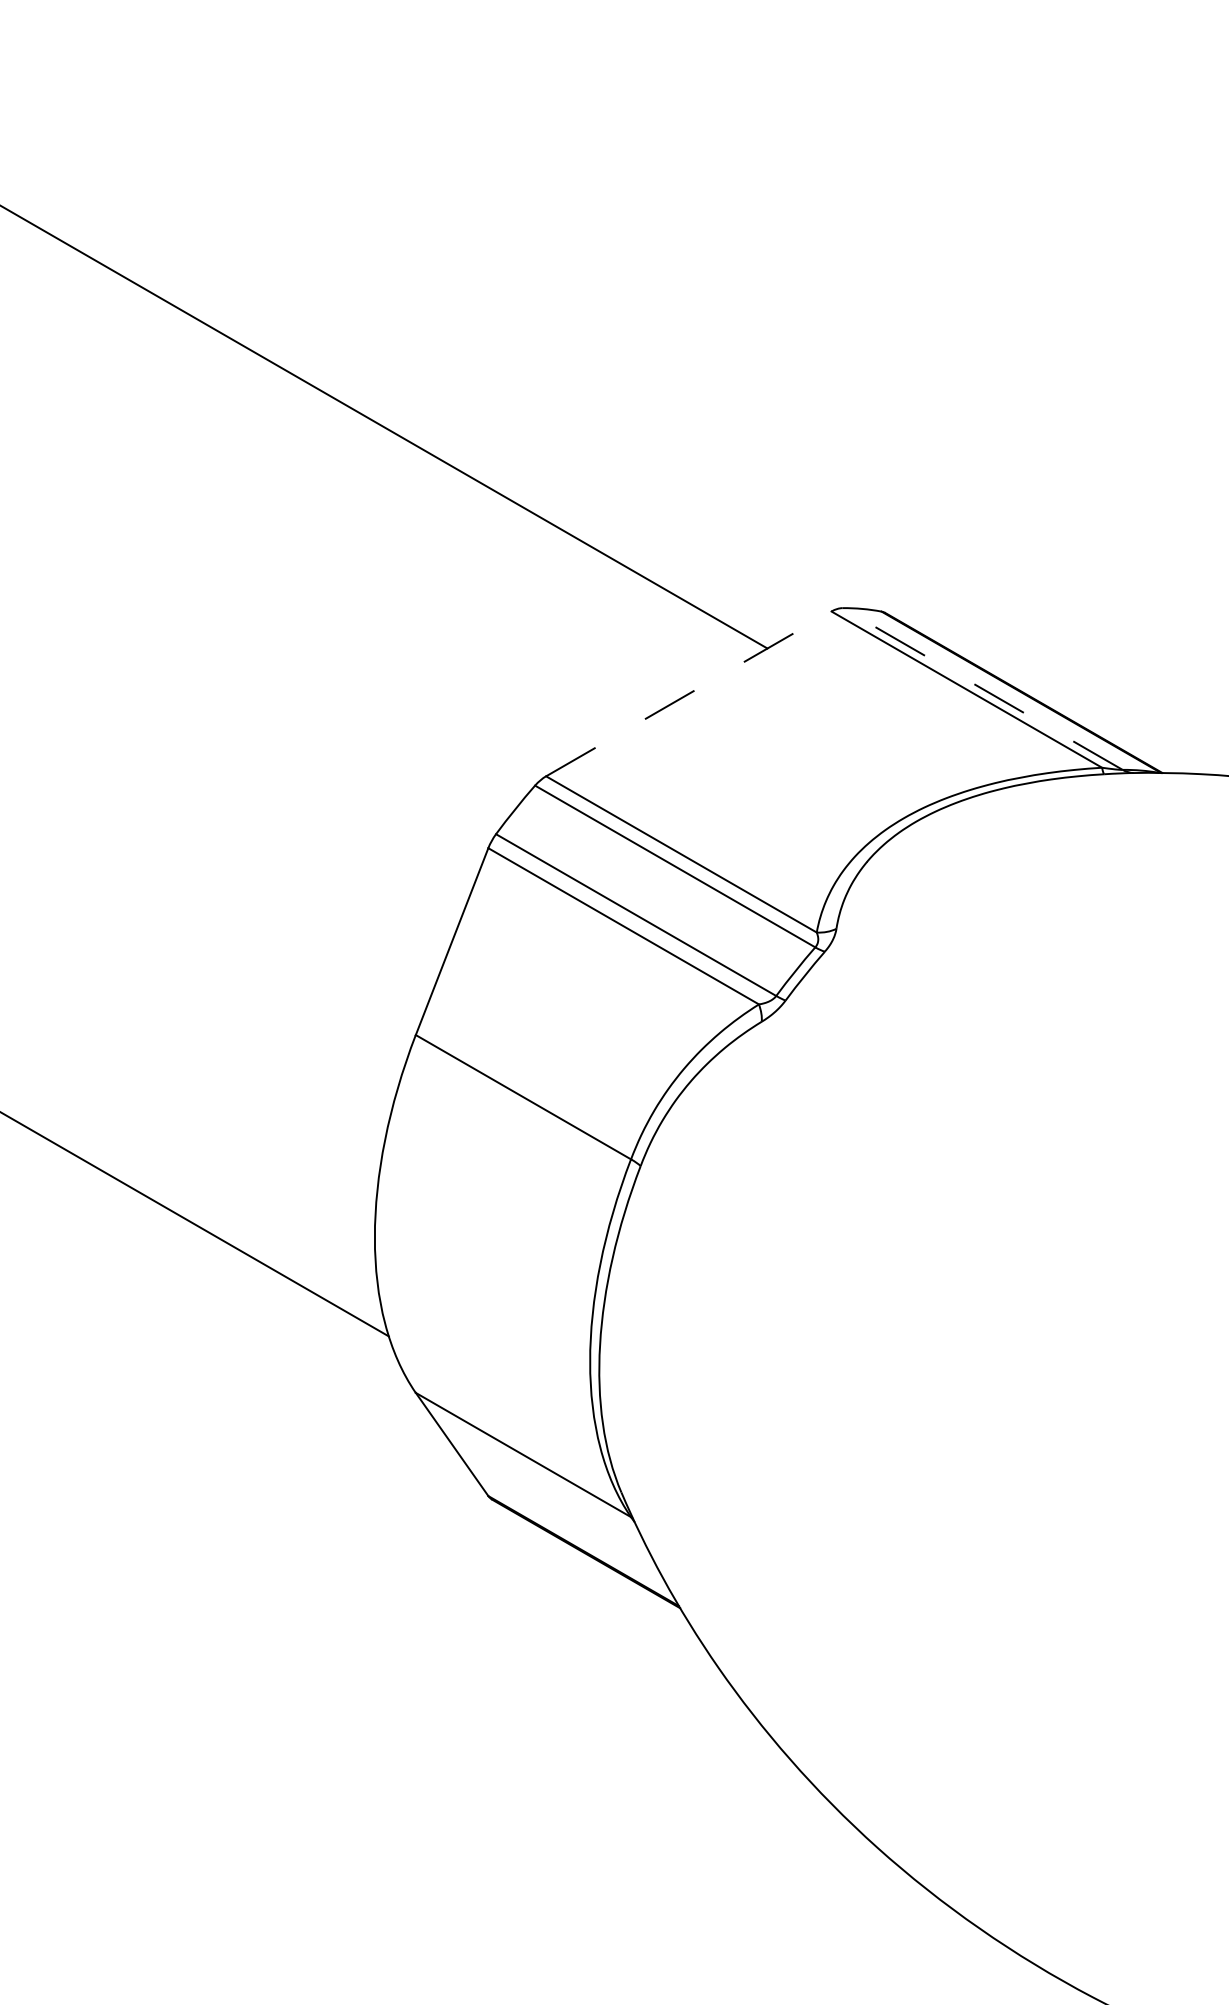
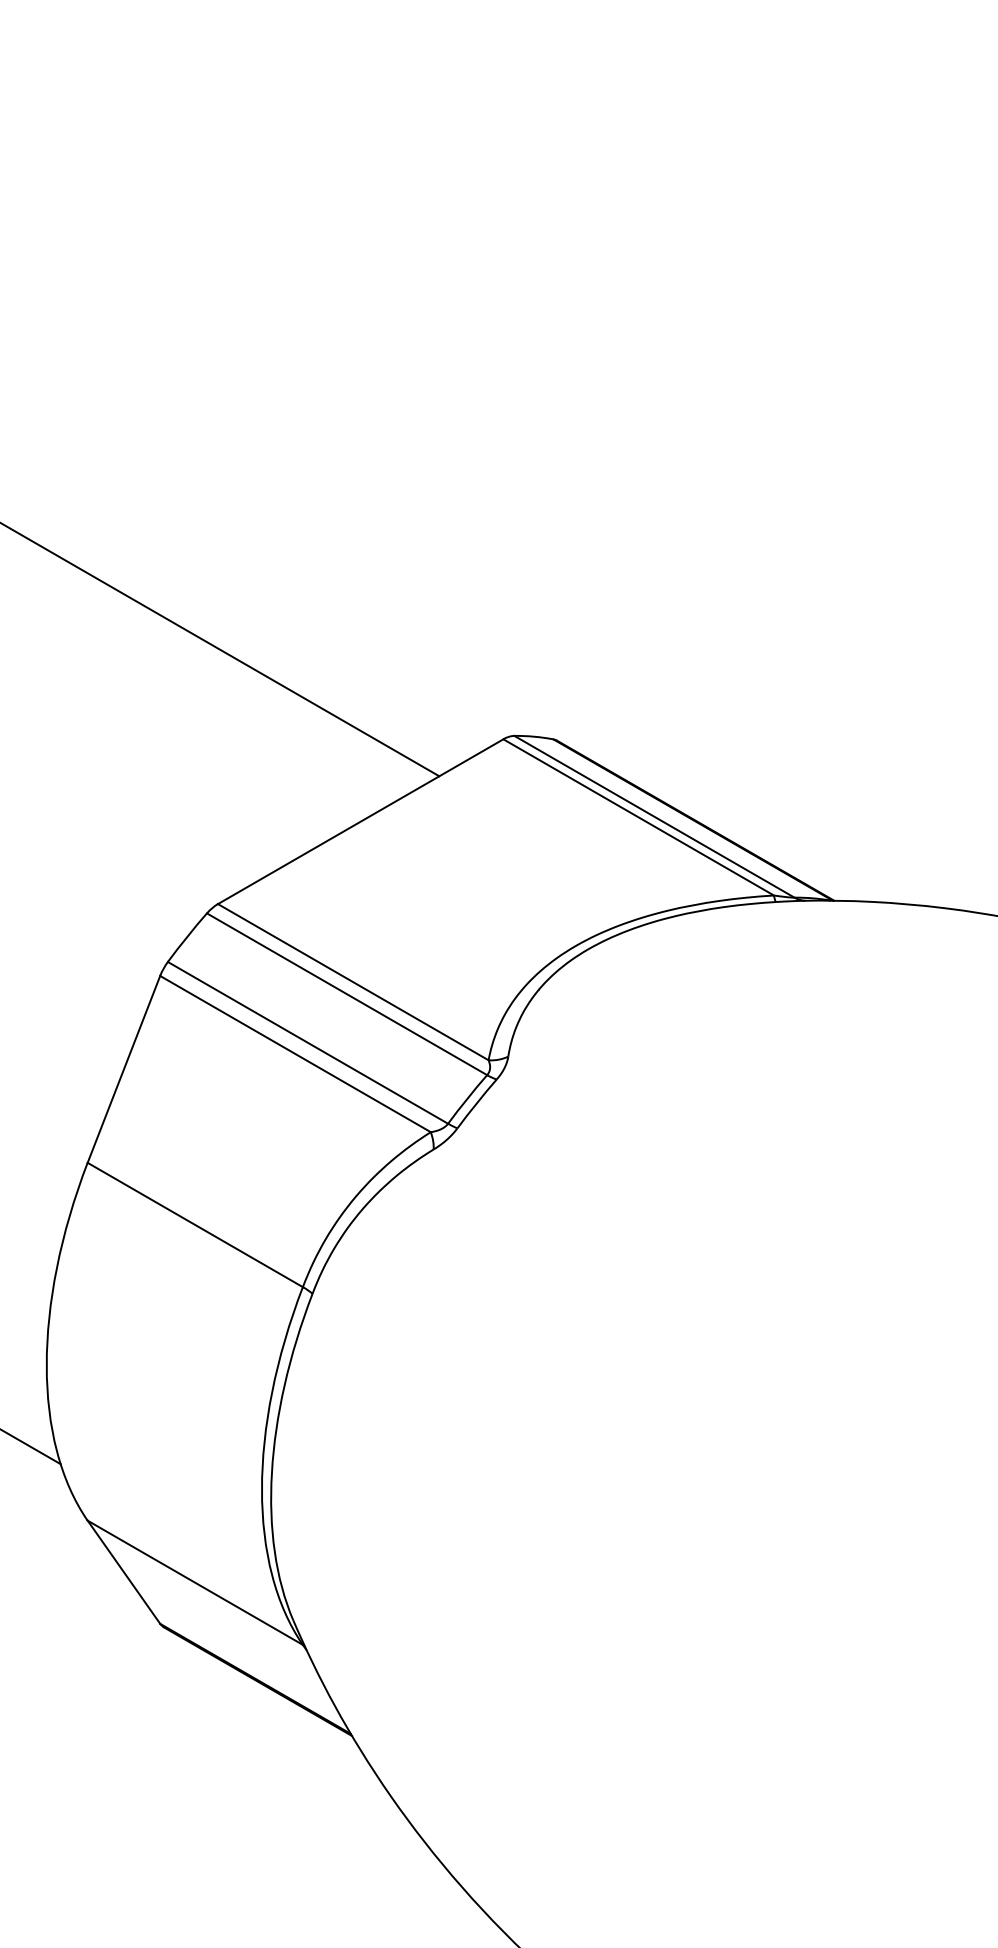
line: (982, 689) -> (654, 817), dashed -> solid
line: (688, 693) -> (360, 821), dashed -> solid

